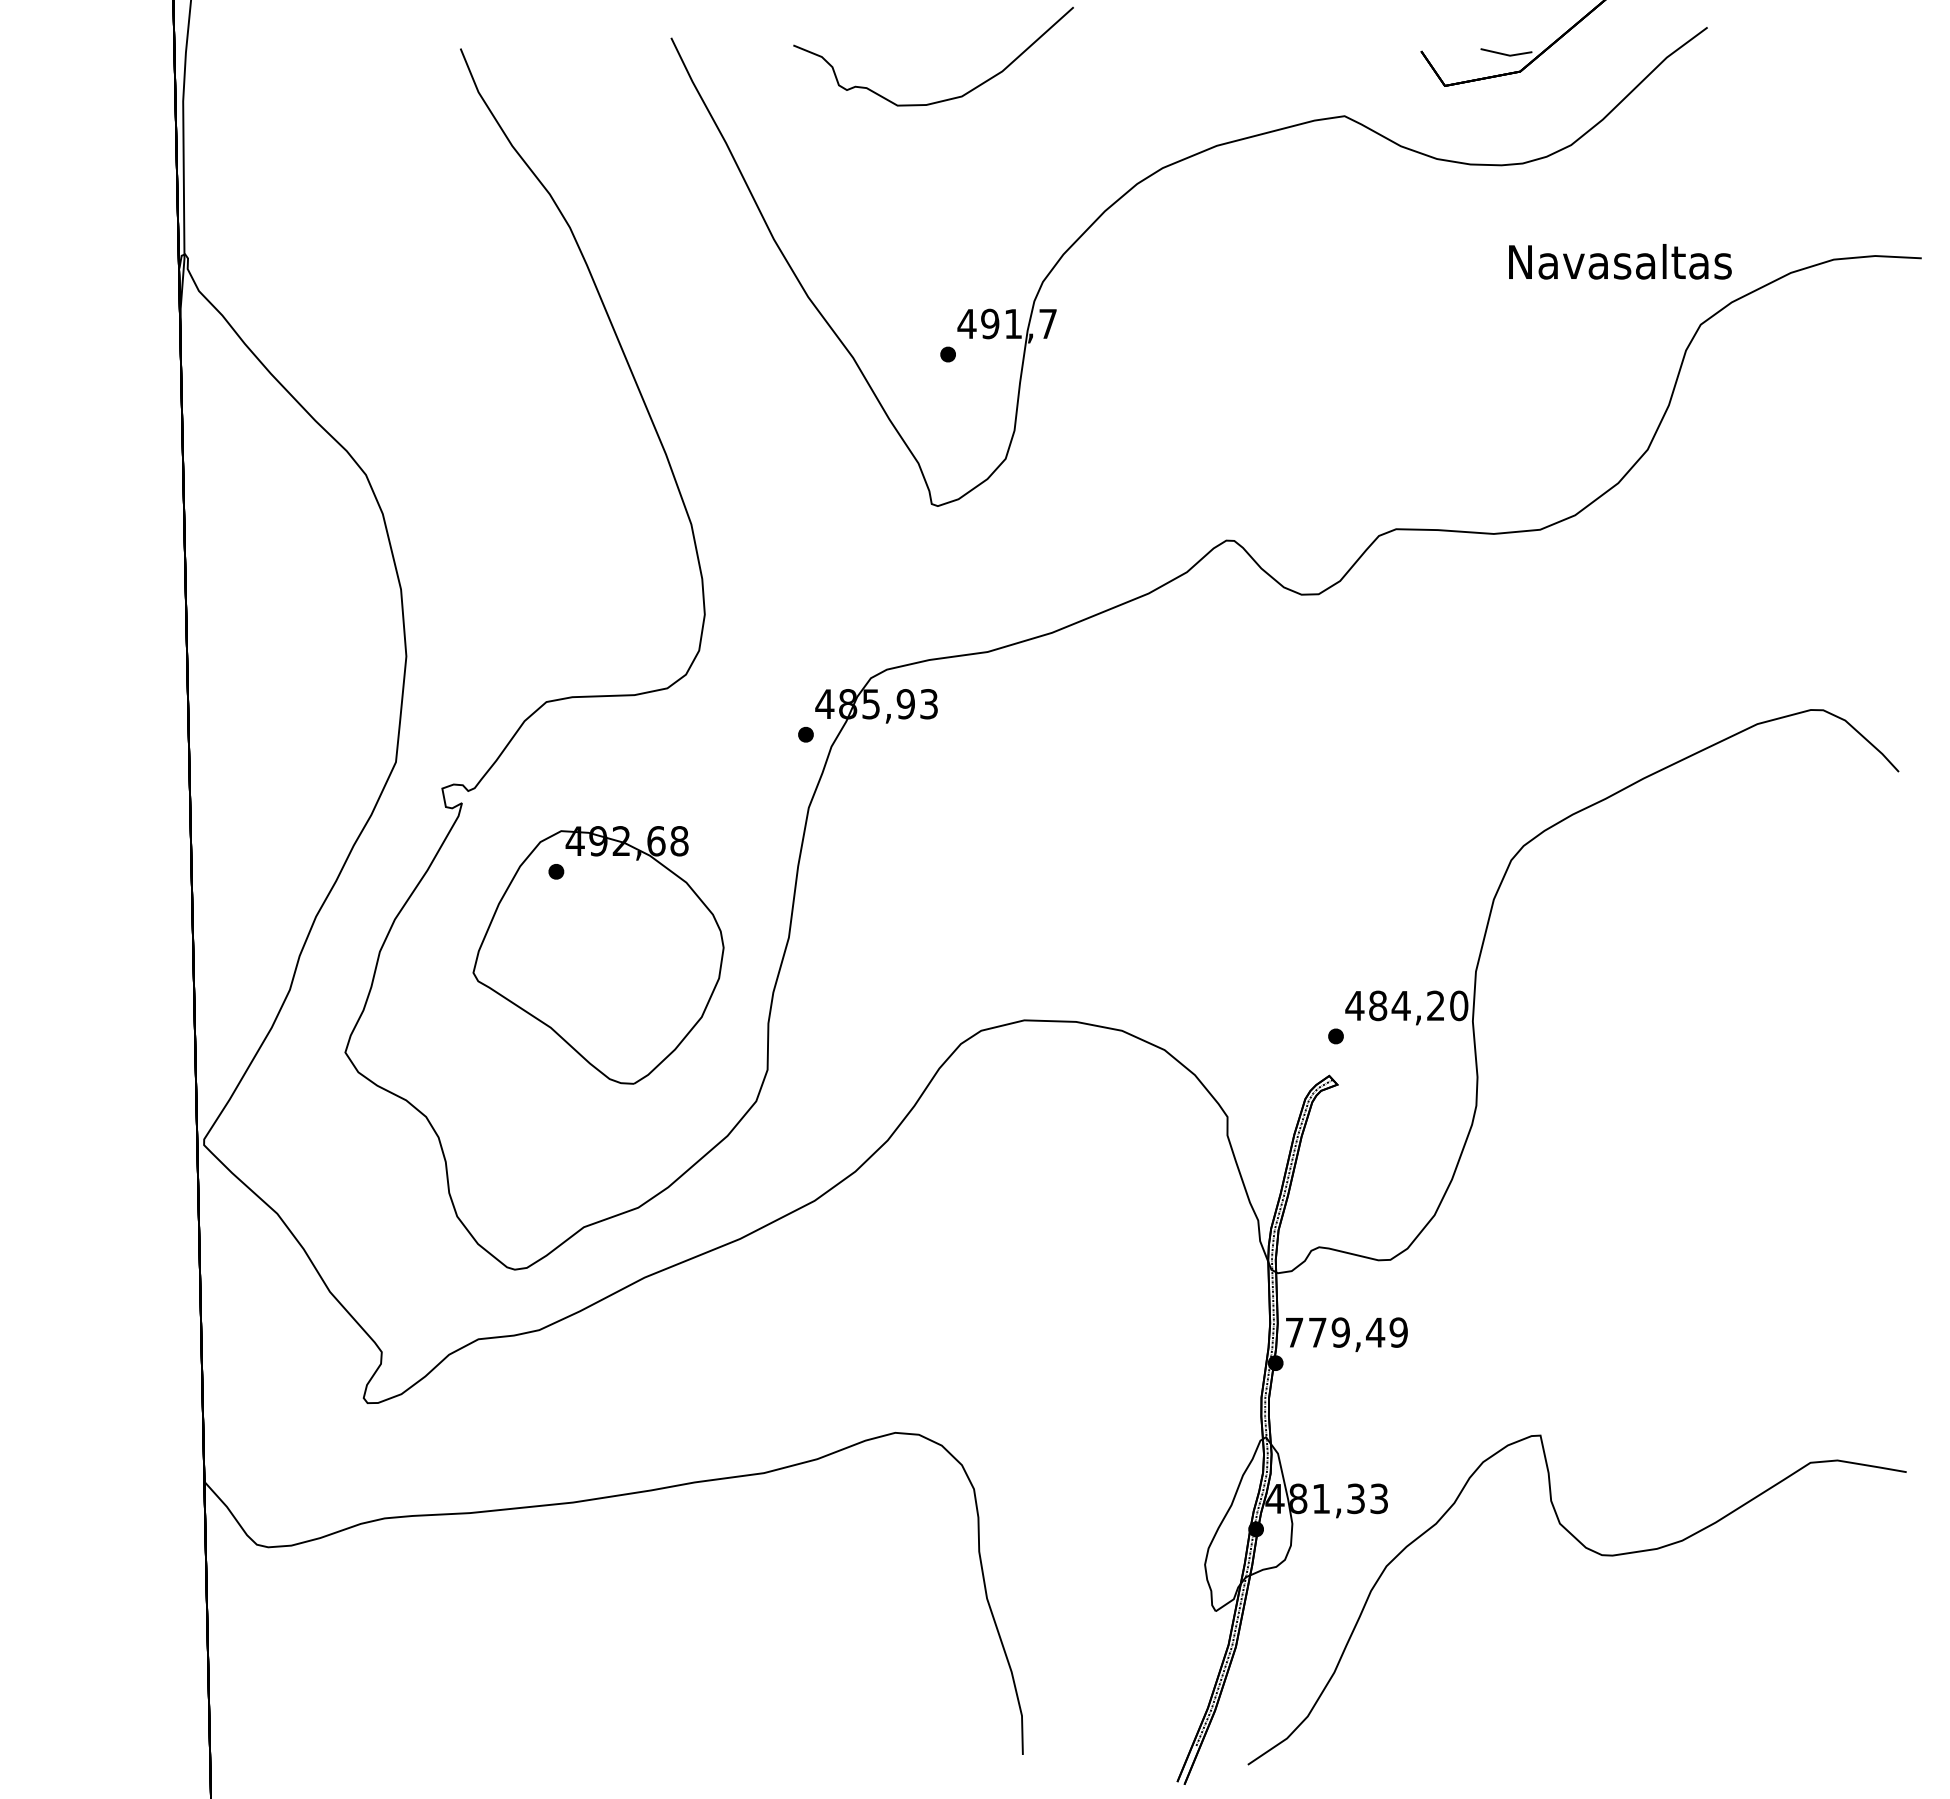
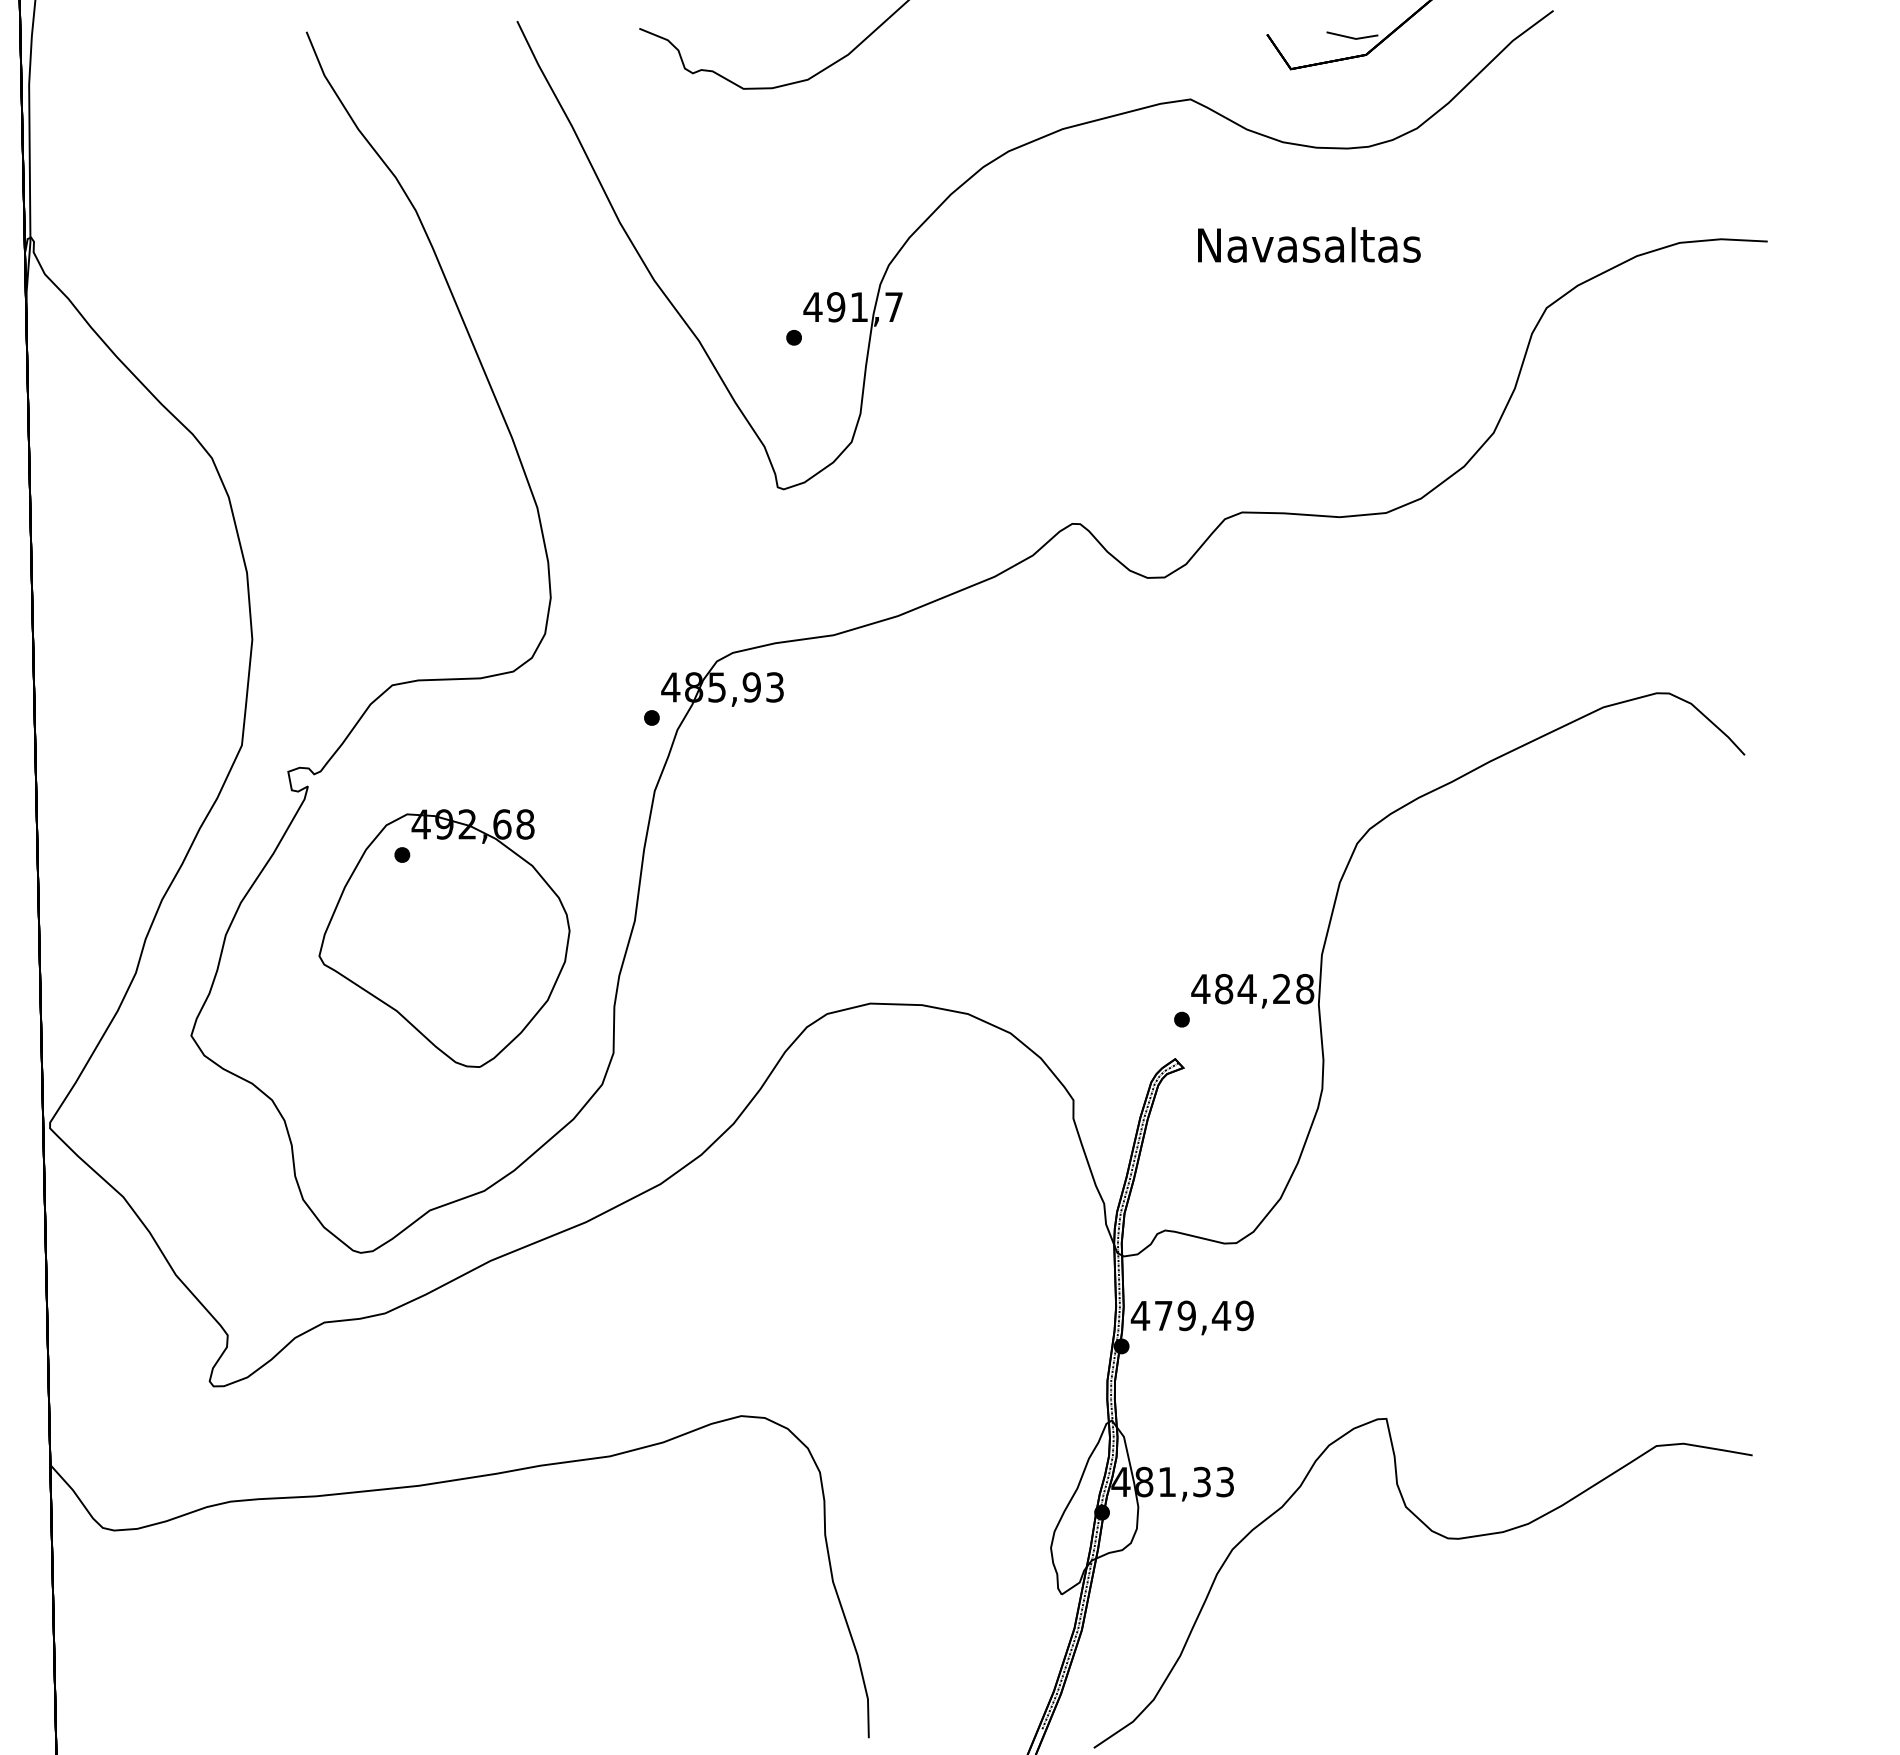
text: (1620, 261) -> (1309, 244), moved
text: (1459, 1005) -> (1305, 988), 484,20 -> 484,28
text: (1294, 1332) -> (1140, 1315), 779,49 -> 479,49

